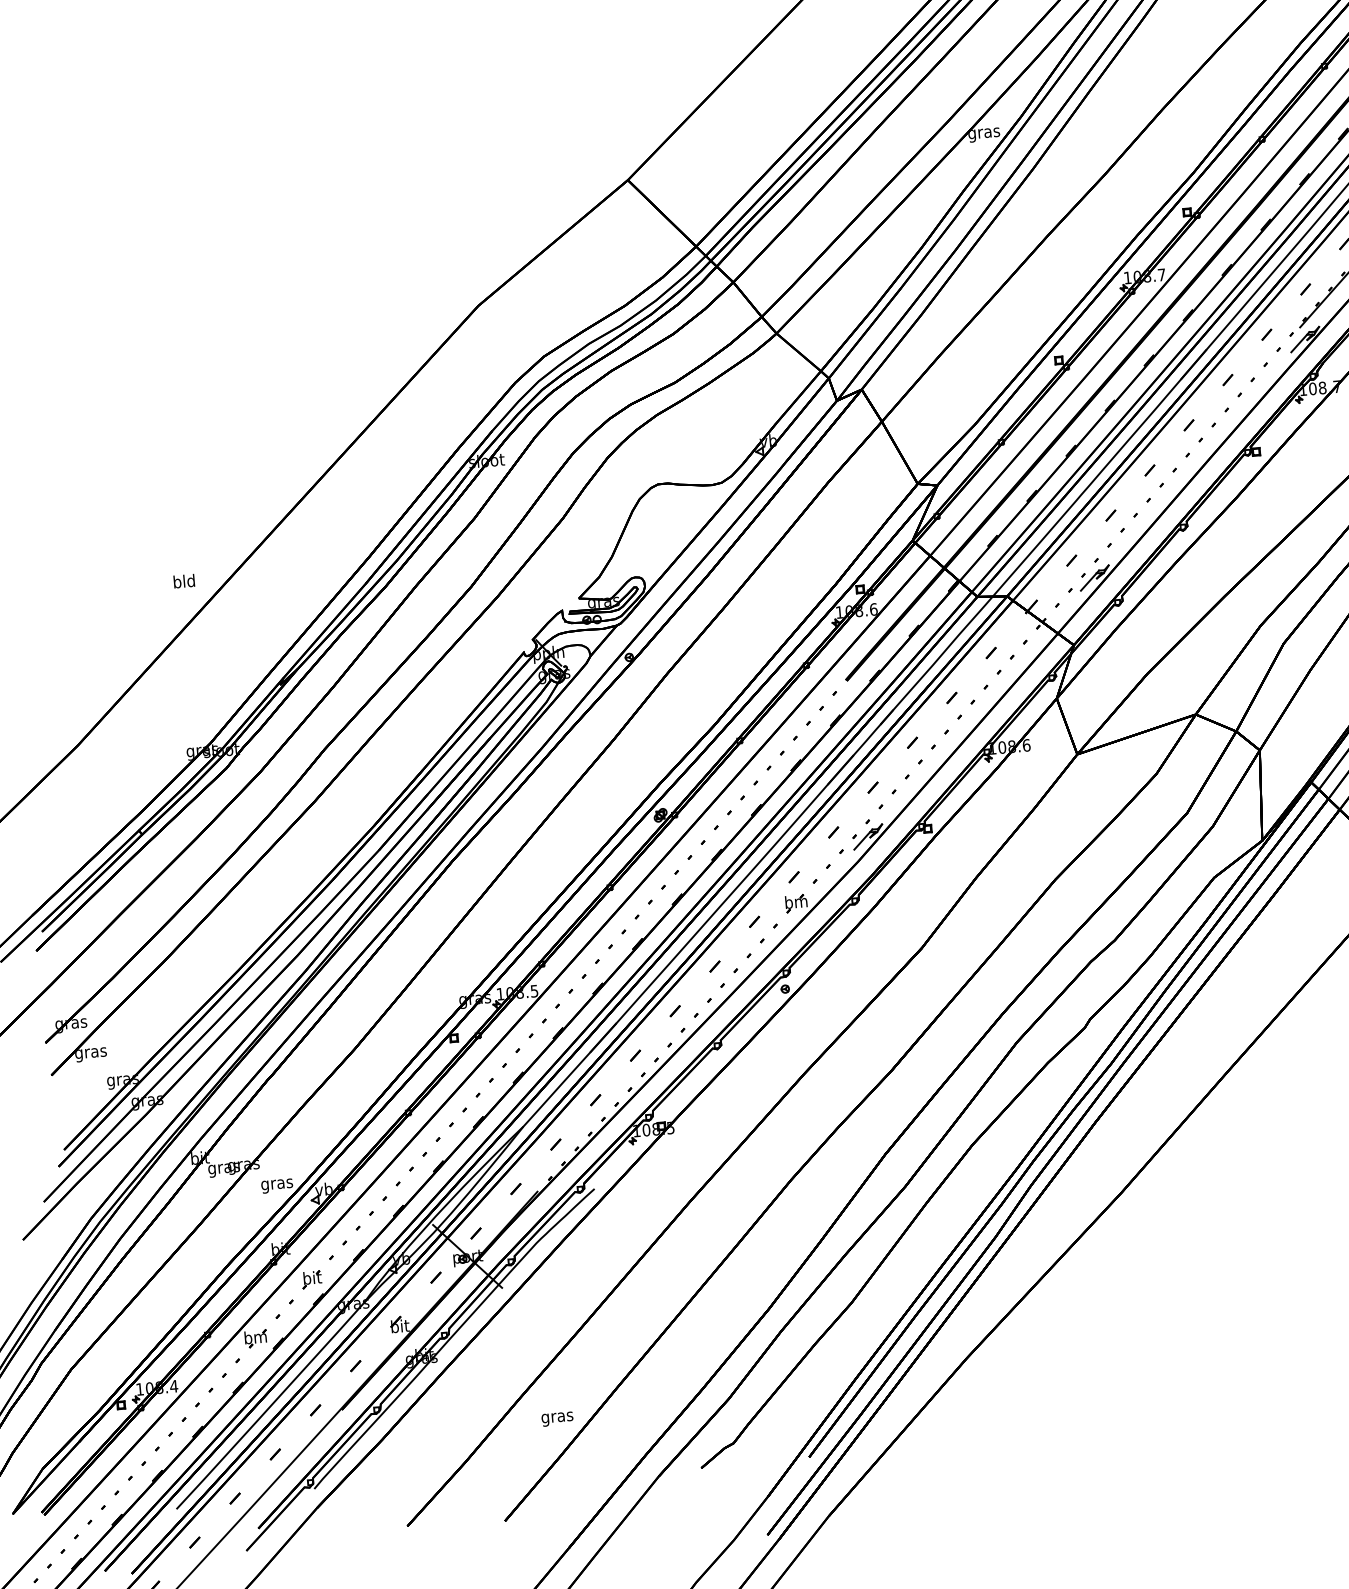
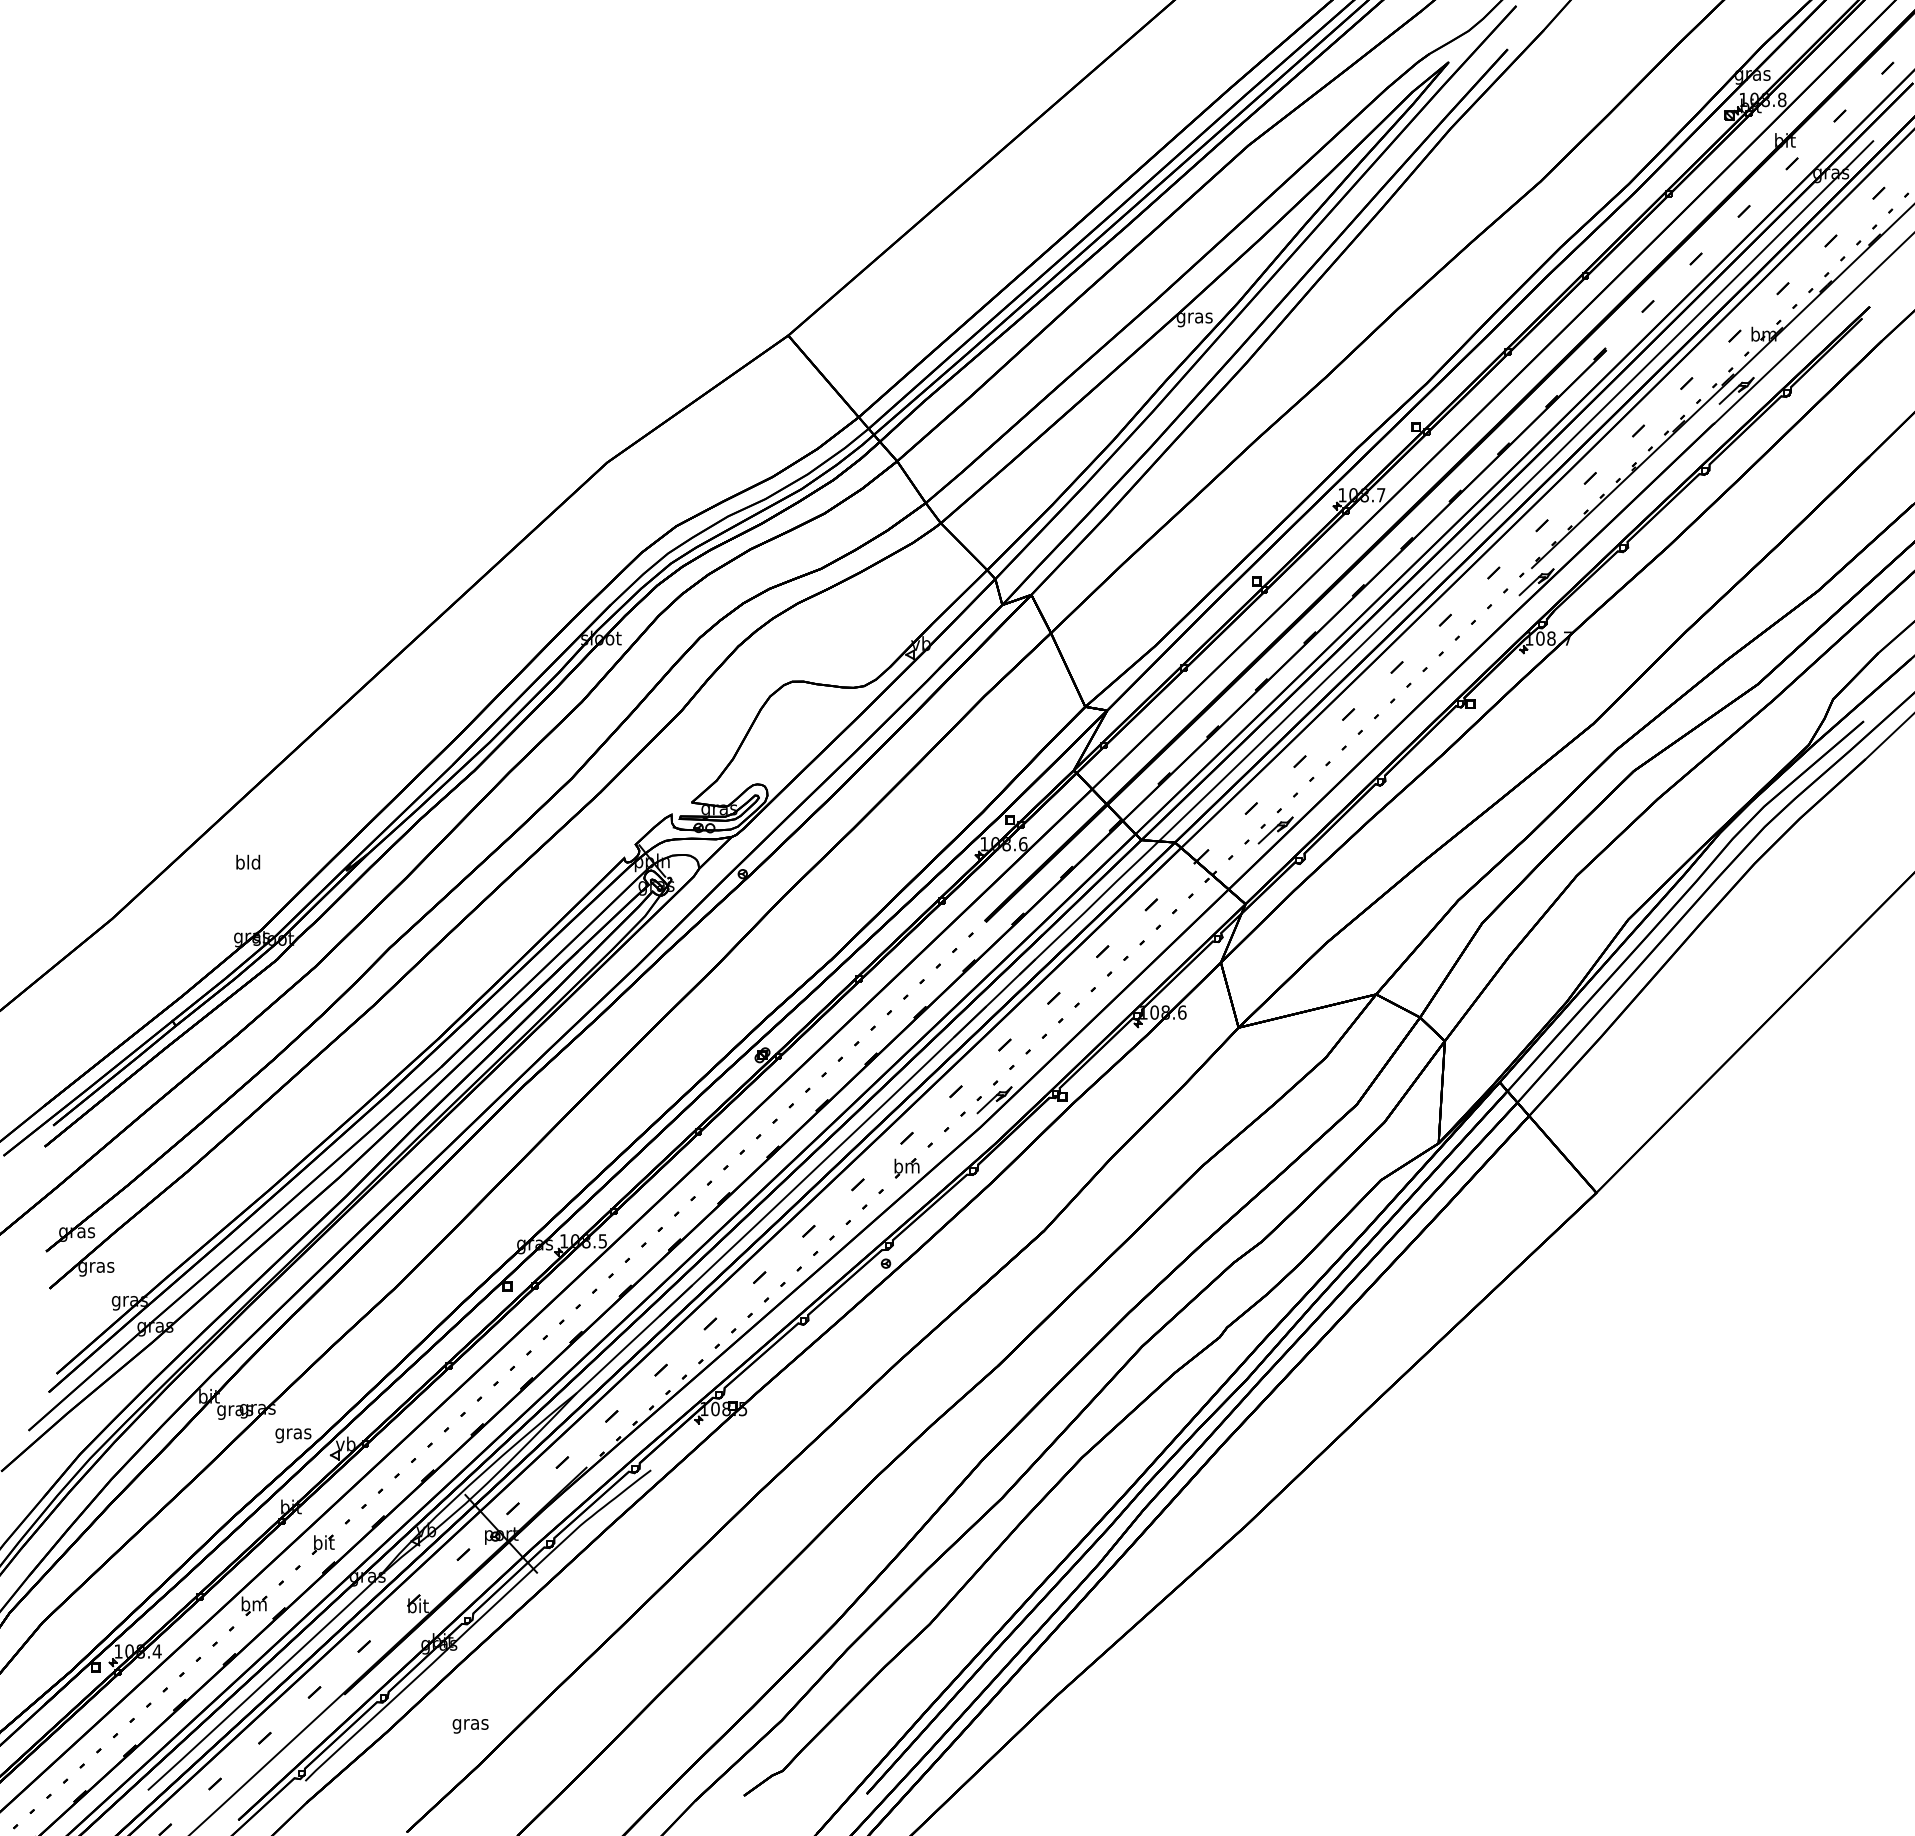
text: (184, 580) -> (248, 861), moved
text: (557, 1419) -> (470, 1726), moved

